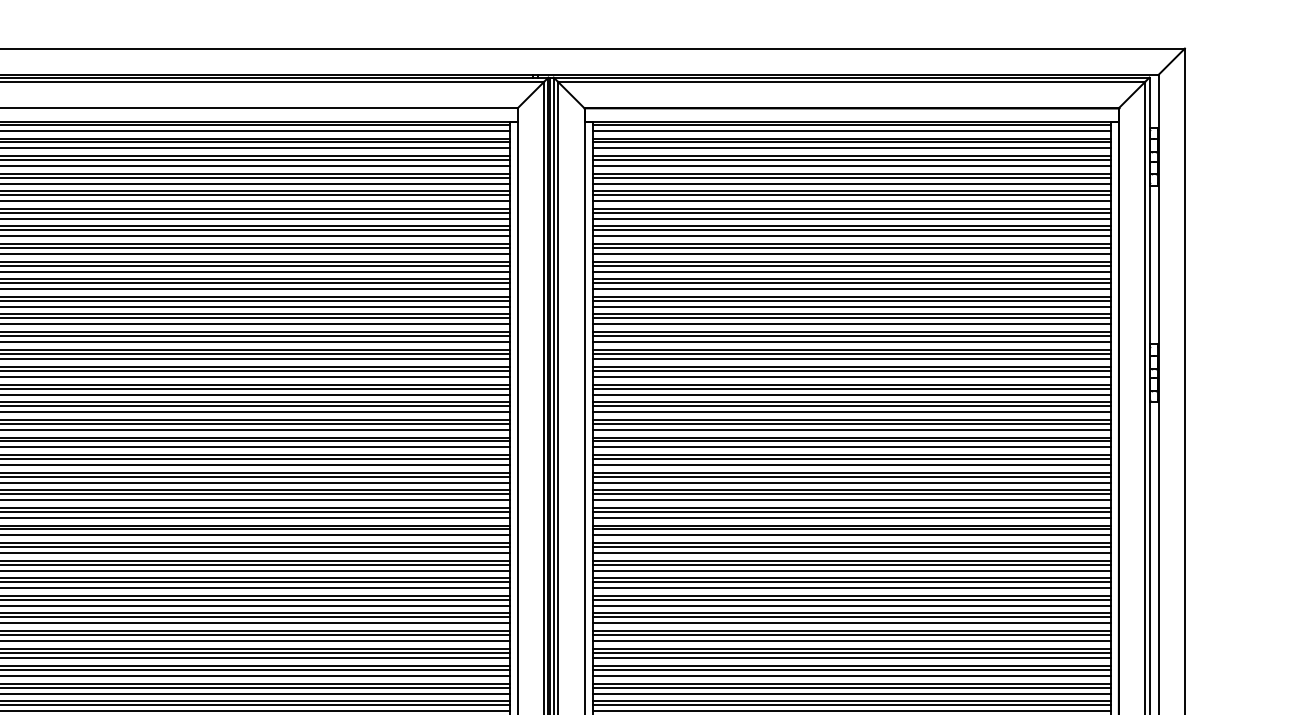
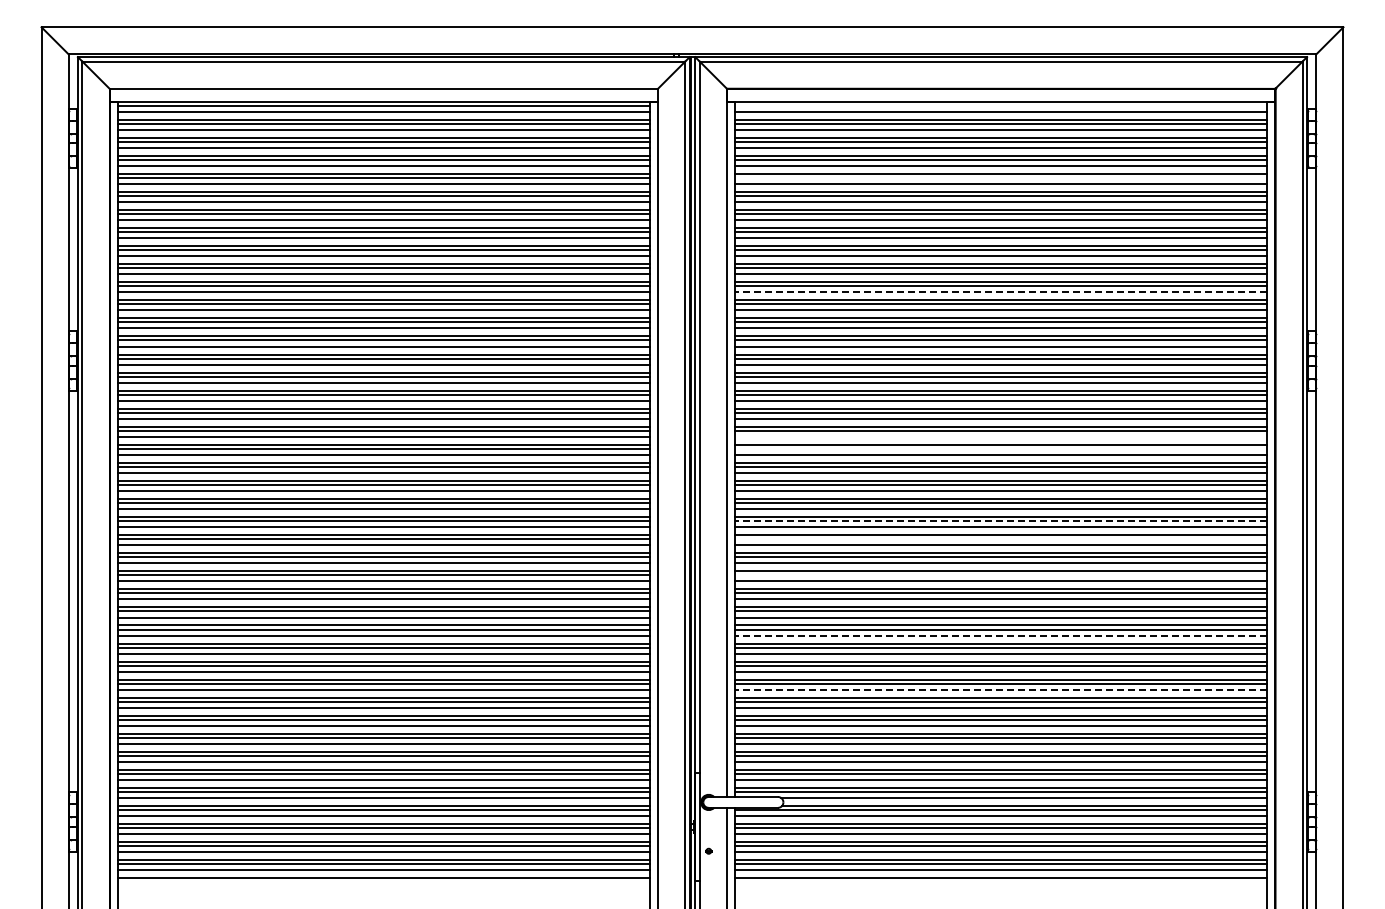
line: (851, 124) -> (1001, 105), removed
line: (851, 194) -> (1001, 177), removed
line: (850, 306) -> (1000, 292), solid -> dashed
line: (851, 447) -> (1001, 436), removed
line: (851, 458) -> (1001, 448), removed
line: (850, 529) -> (1000, 521), solid -> dashed
line: (851, 547) -> (1001, 539), removed
line: (851, 582) -> (1001, 575), removed
line: (850, 640) -> (1000, 635), solid -> dashed
line: (850, 693) -> (1000, 689), solid -> dashed

